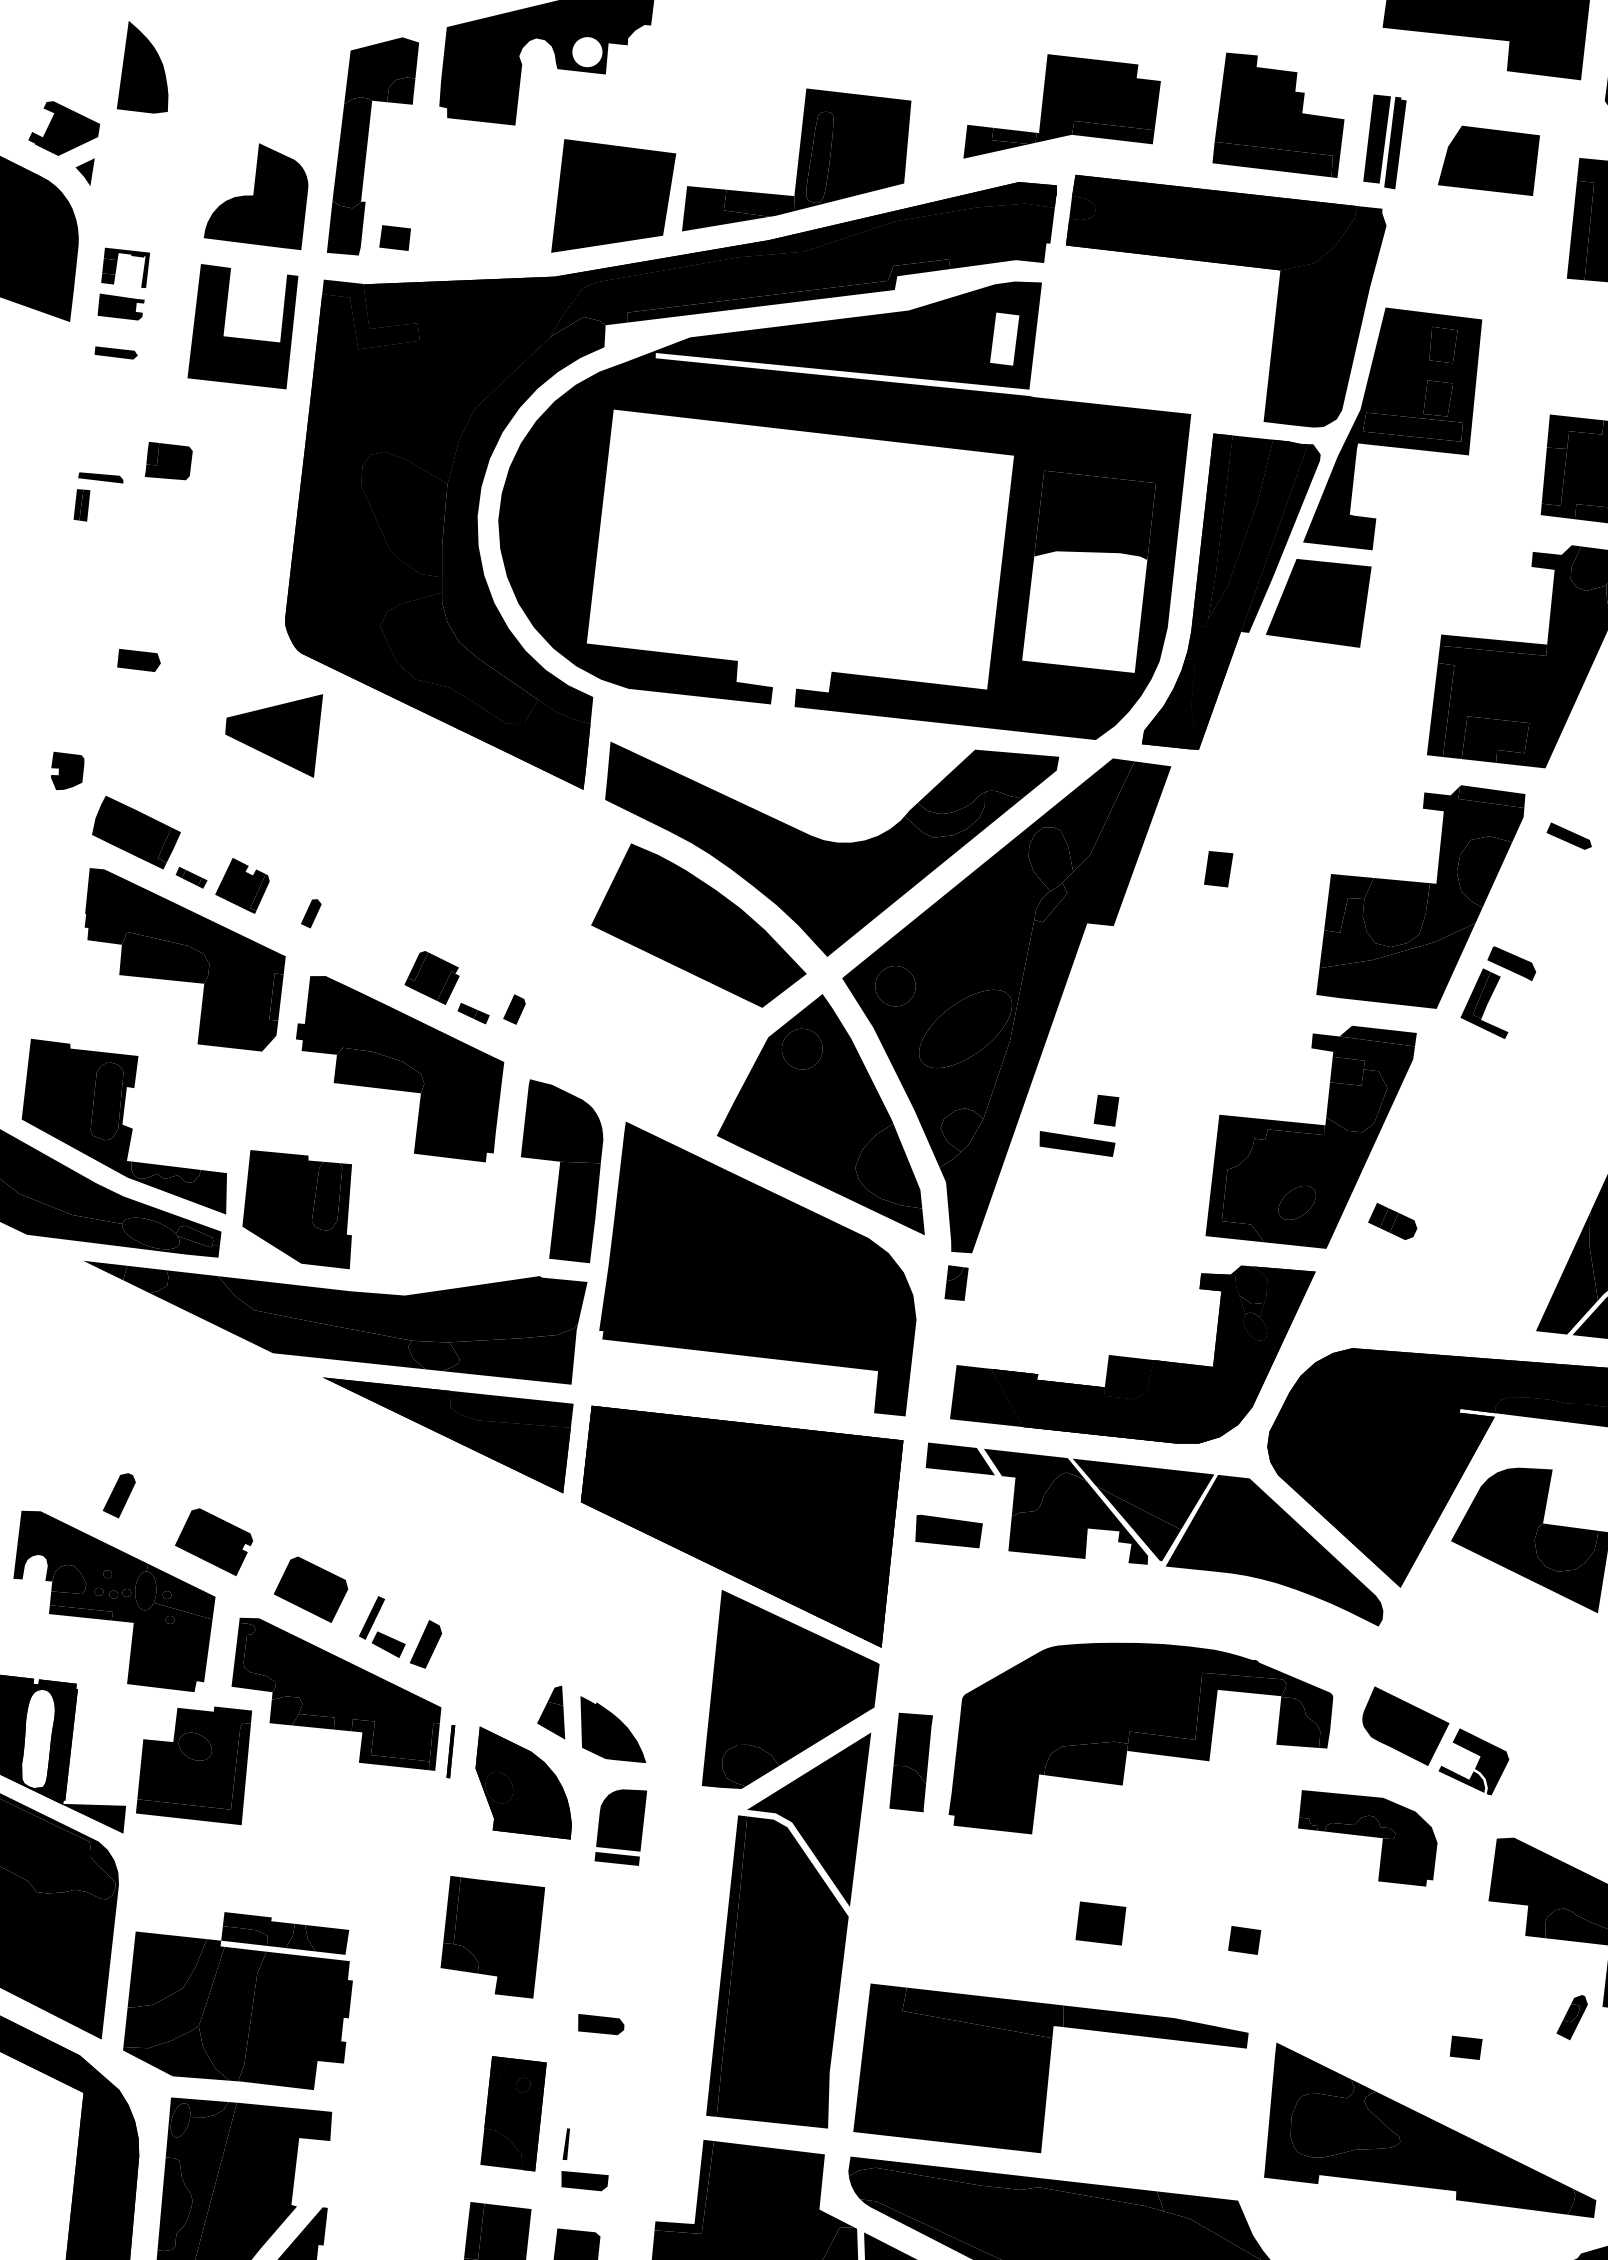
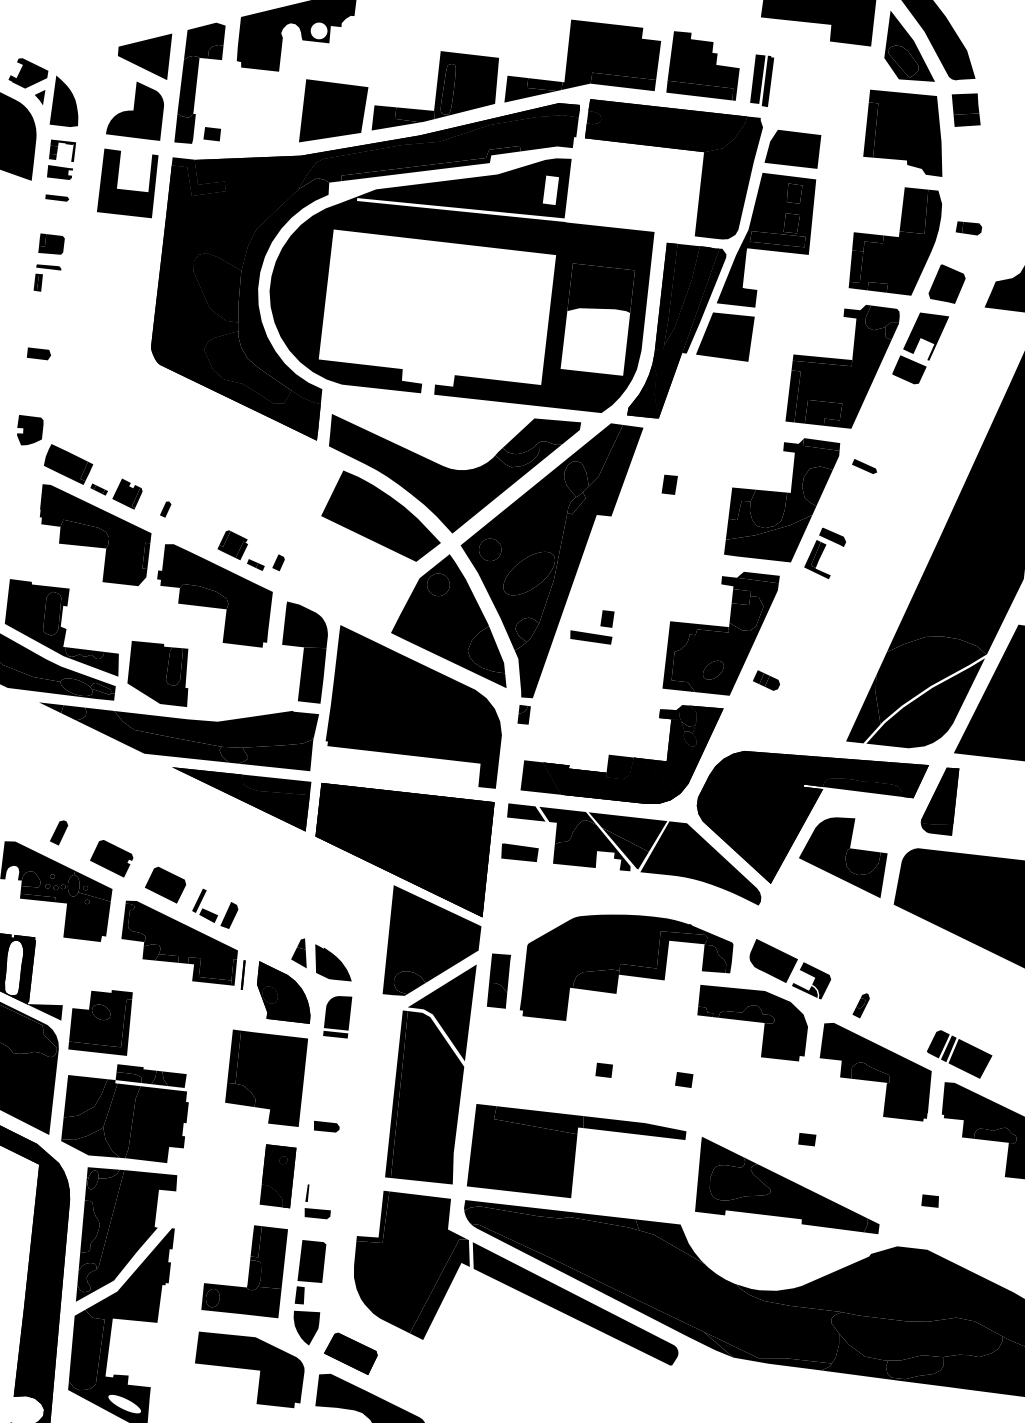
part: (141, 65) -> (63, 100), moved
part: (1061, 105) -> (582, 60), size x1.43
part: (1488, 159) -> (792, 148), moved
part: (168, 459) -> (51, 243), moved
part: (138, 659) -> (38, 353), moved
part: (274, 735) -> (145, 56), moved
part: (67, 771) -> (30, 430), size x1.43
part: (193, 1764) -> (100, 1022), moved
part: (1367, 1838) -> (752, 1023), size x1.43
part: (1099, 1921) -> (603, 1069), size x0.62
part: (492, 1935) -> (266, 1077), size x1.43
part: (1570, 2016) -> (860, 1005), moved

